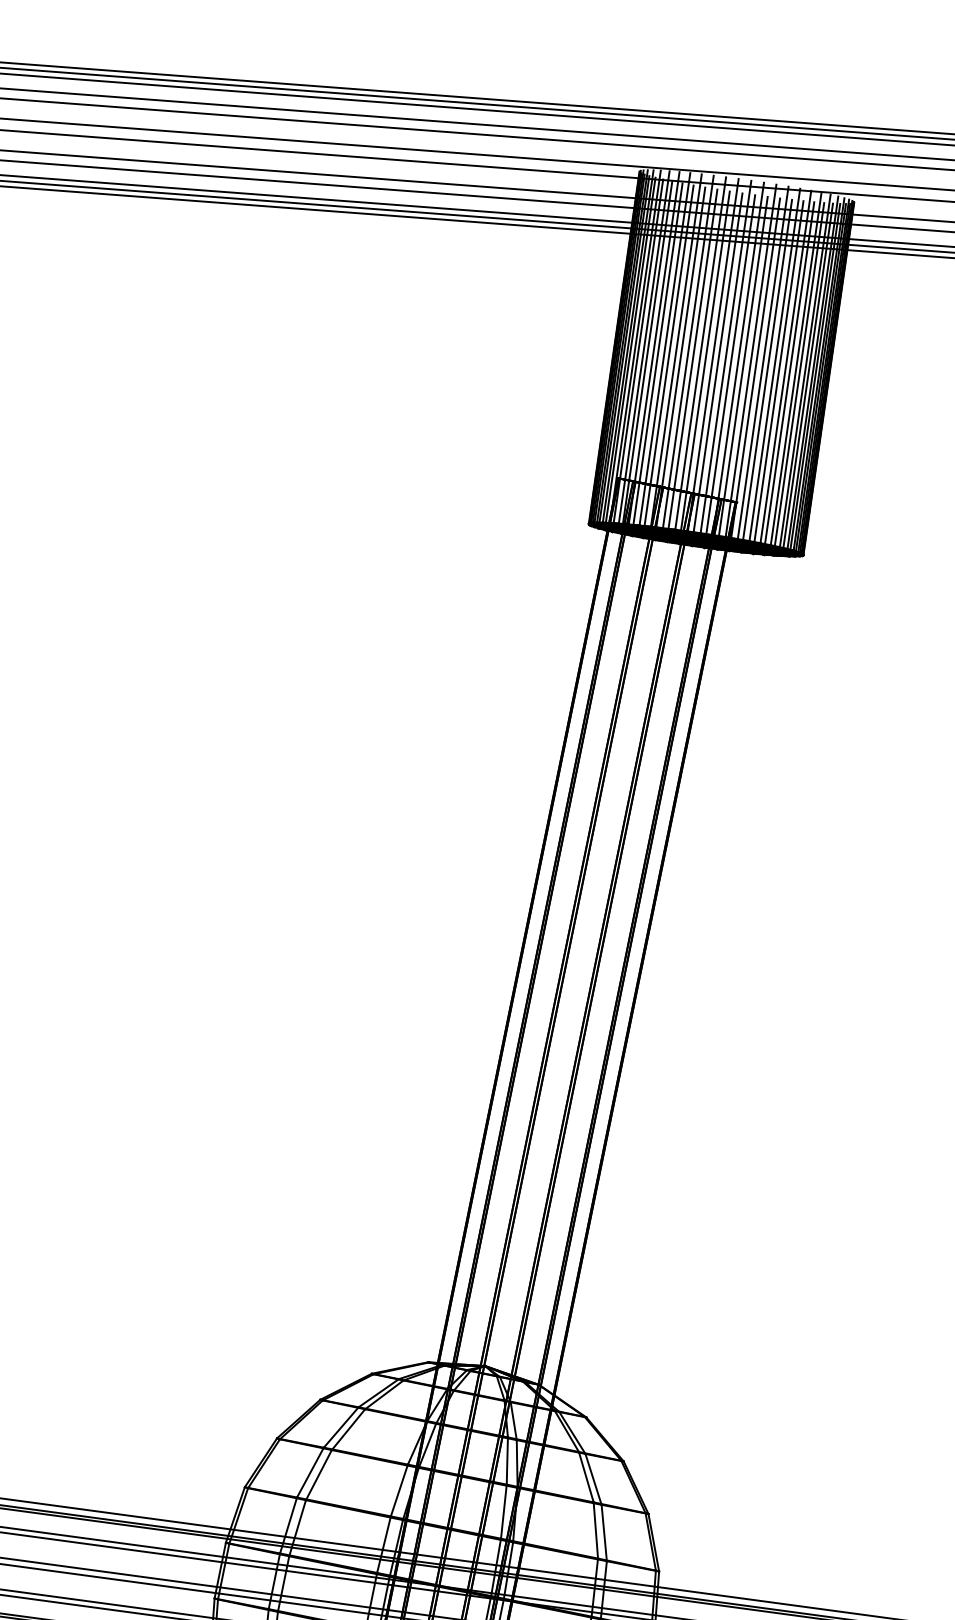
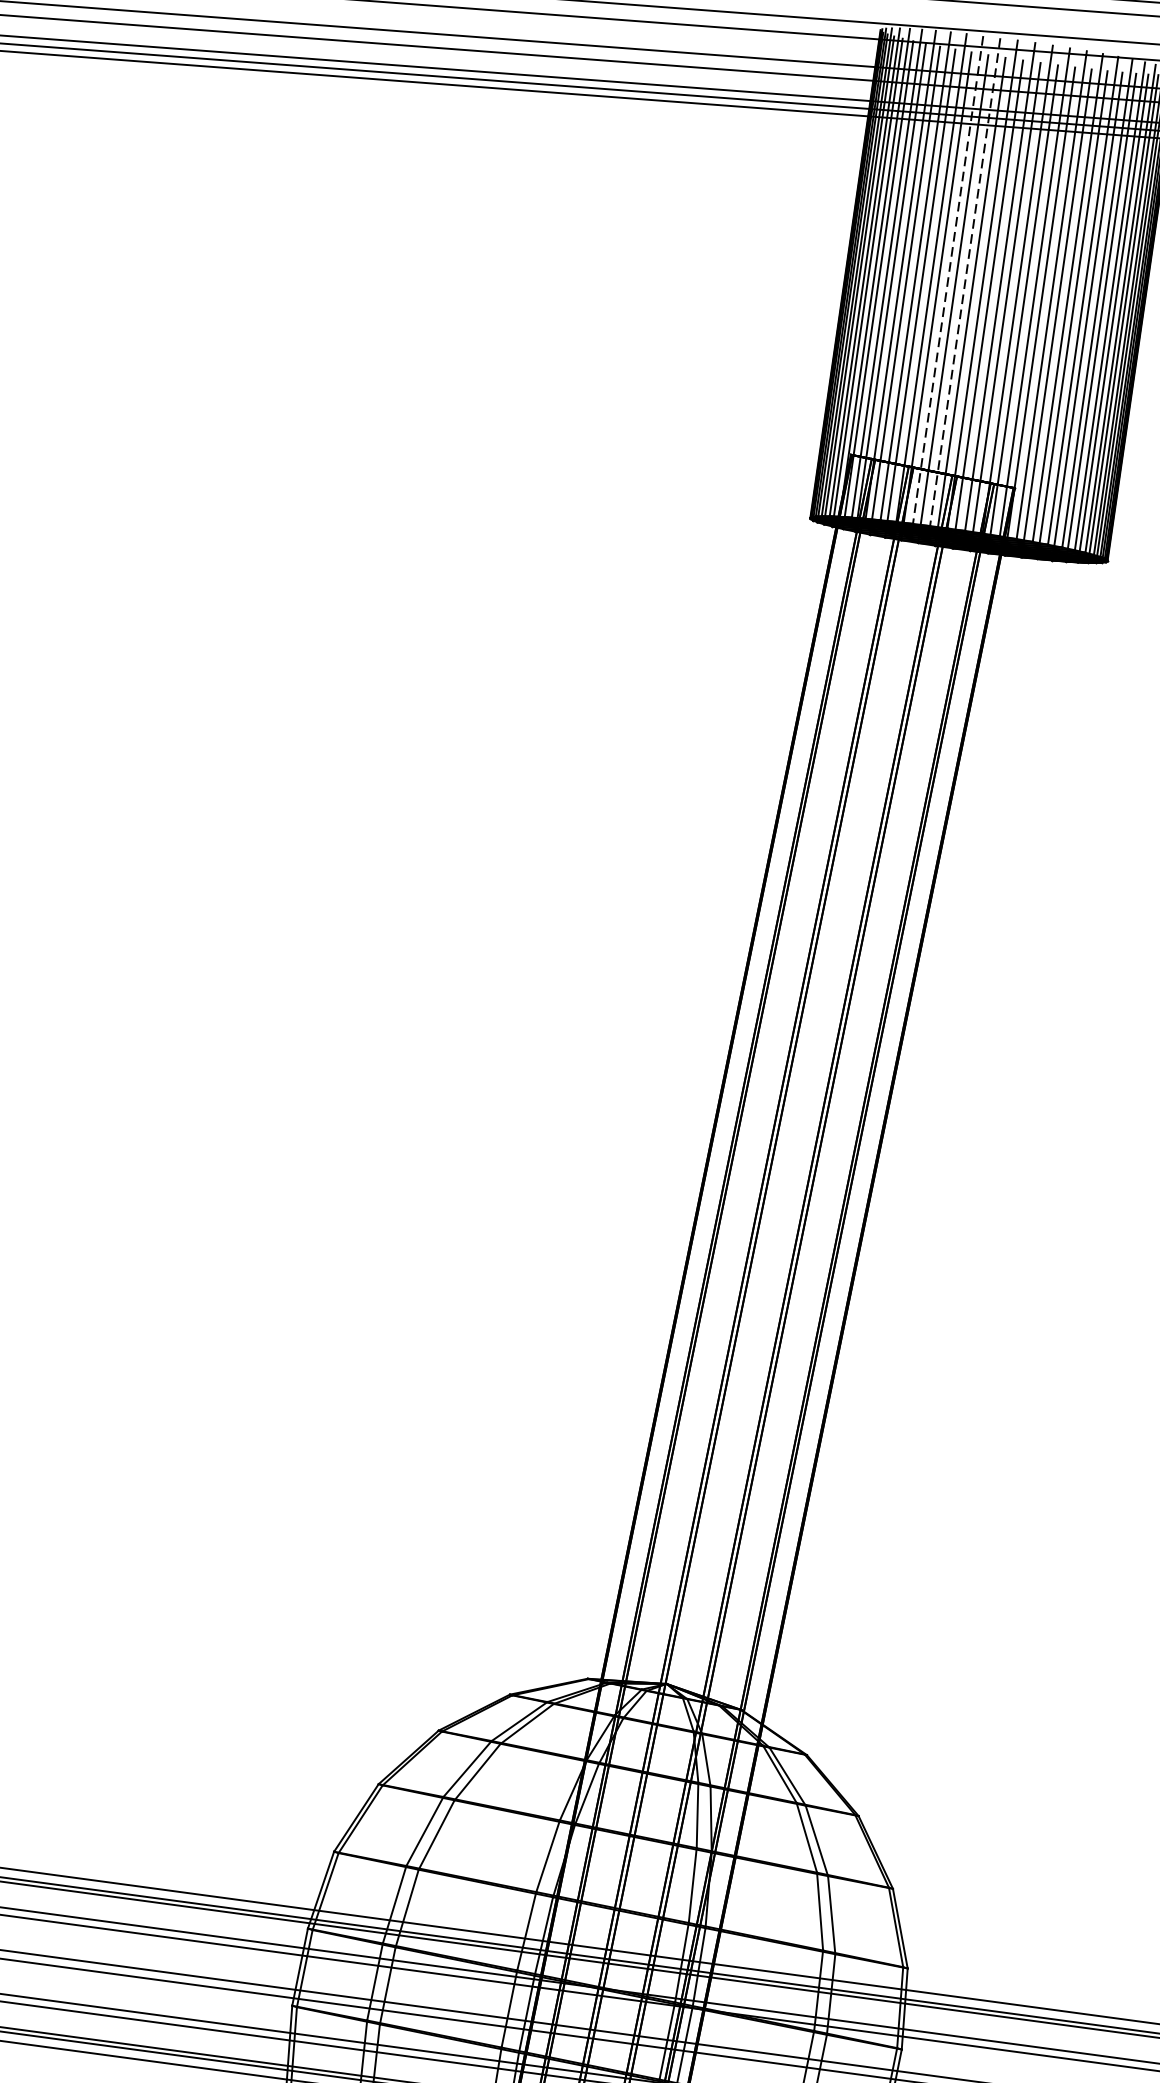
line: (688, 351) -> (948, 279), solid -> dashed
line: (700, 353) -> (964, 282), solid -> dashed

